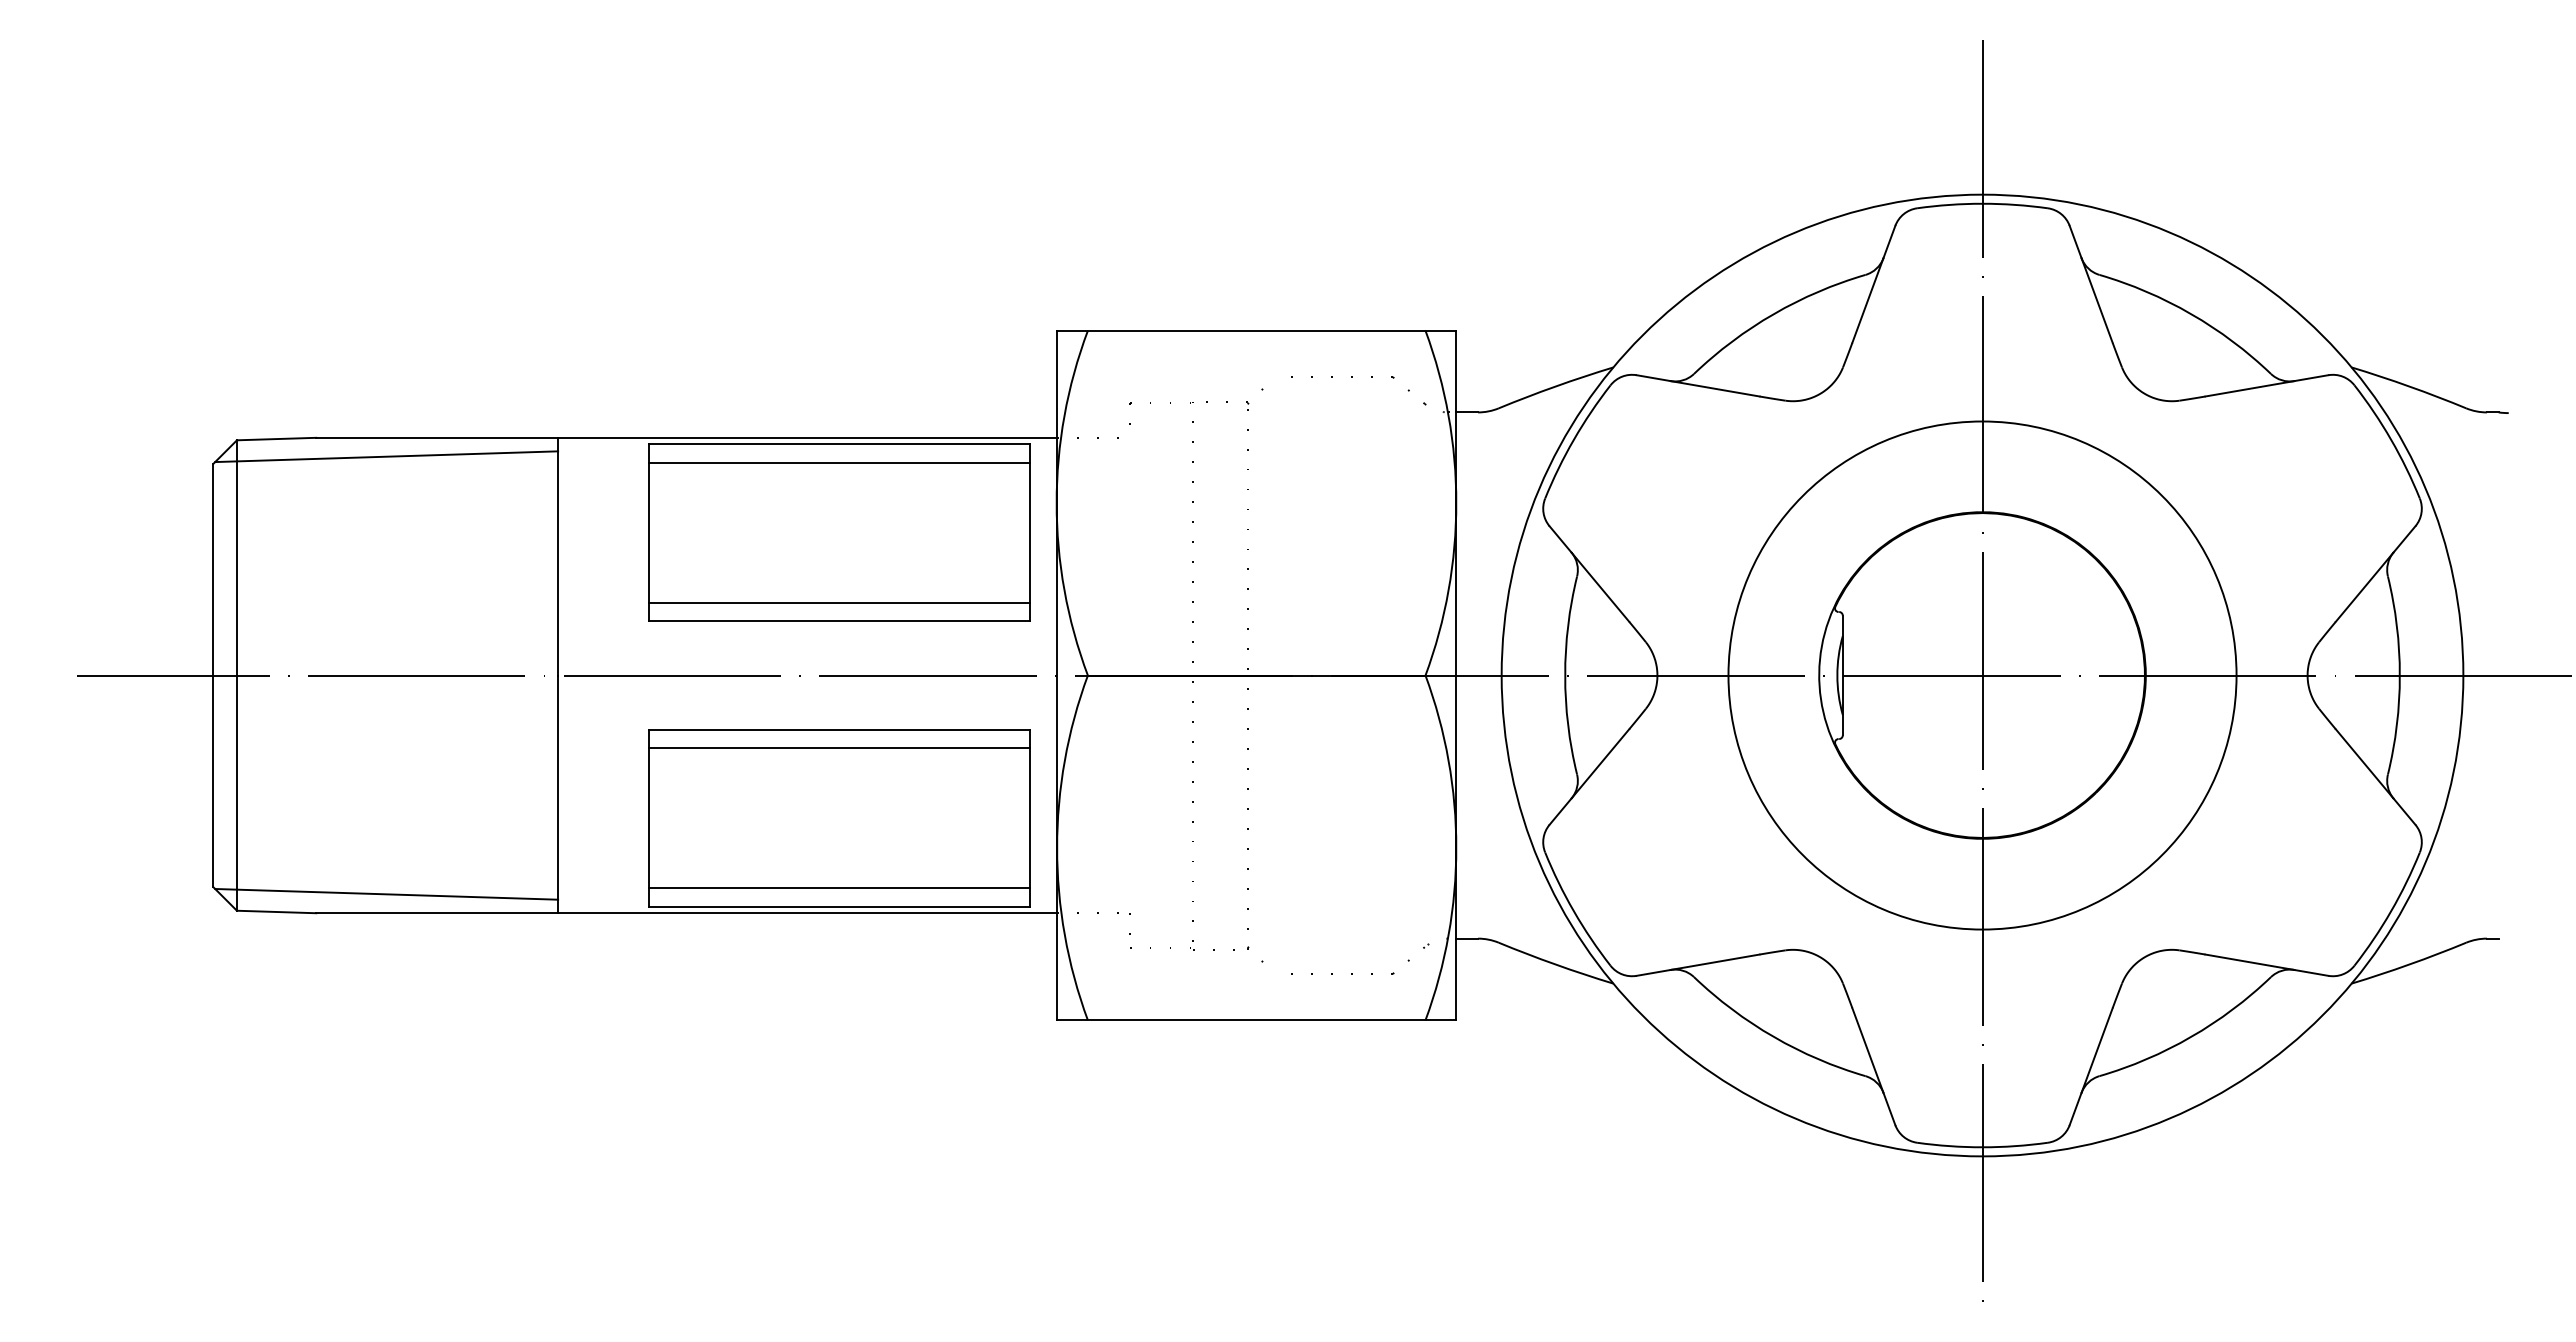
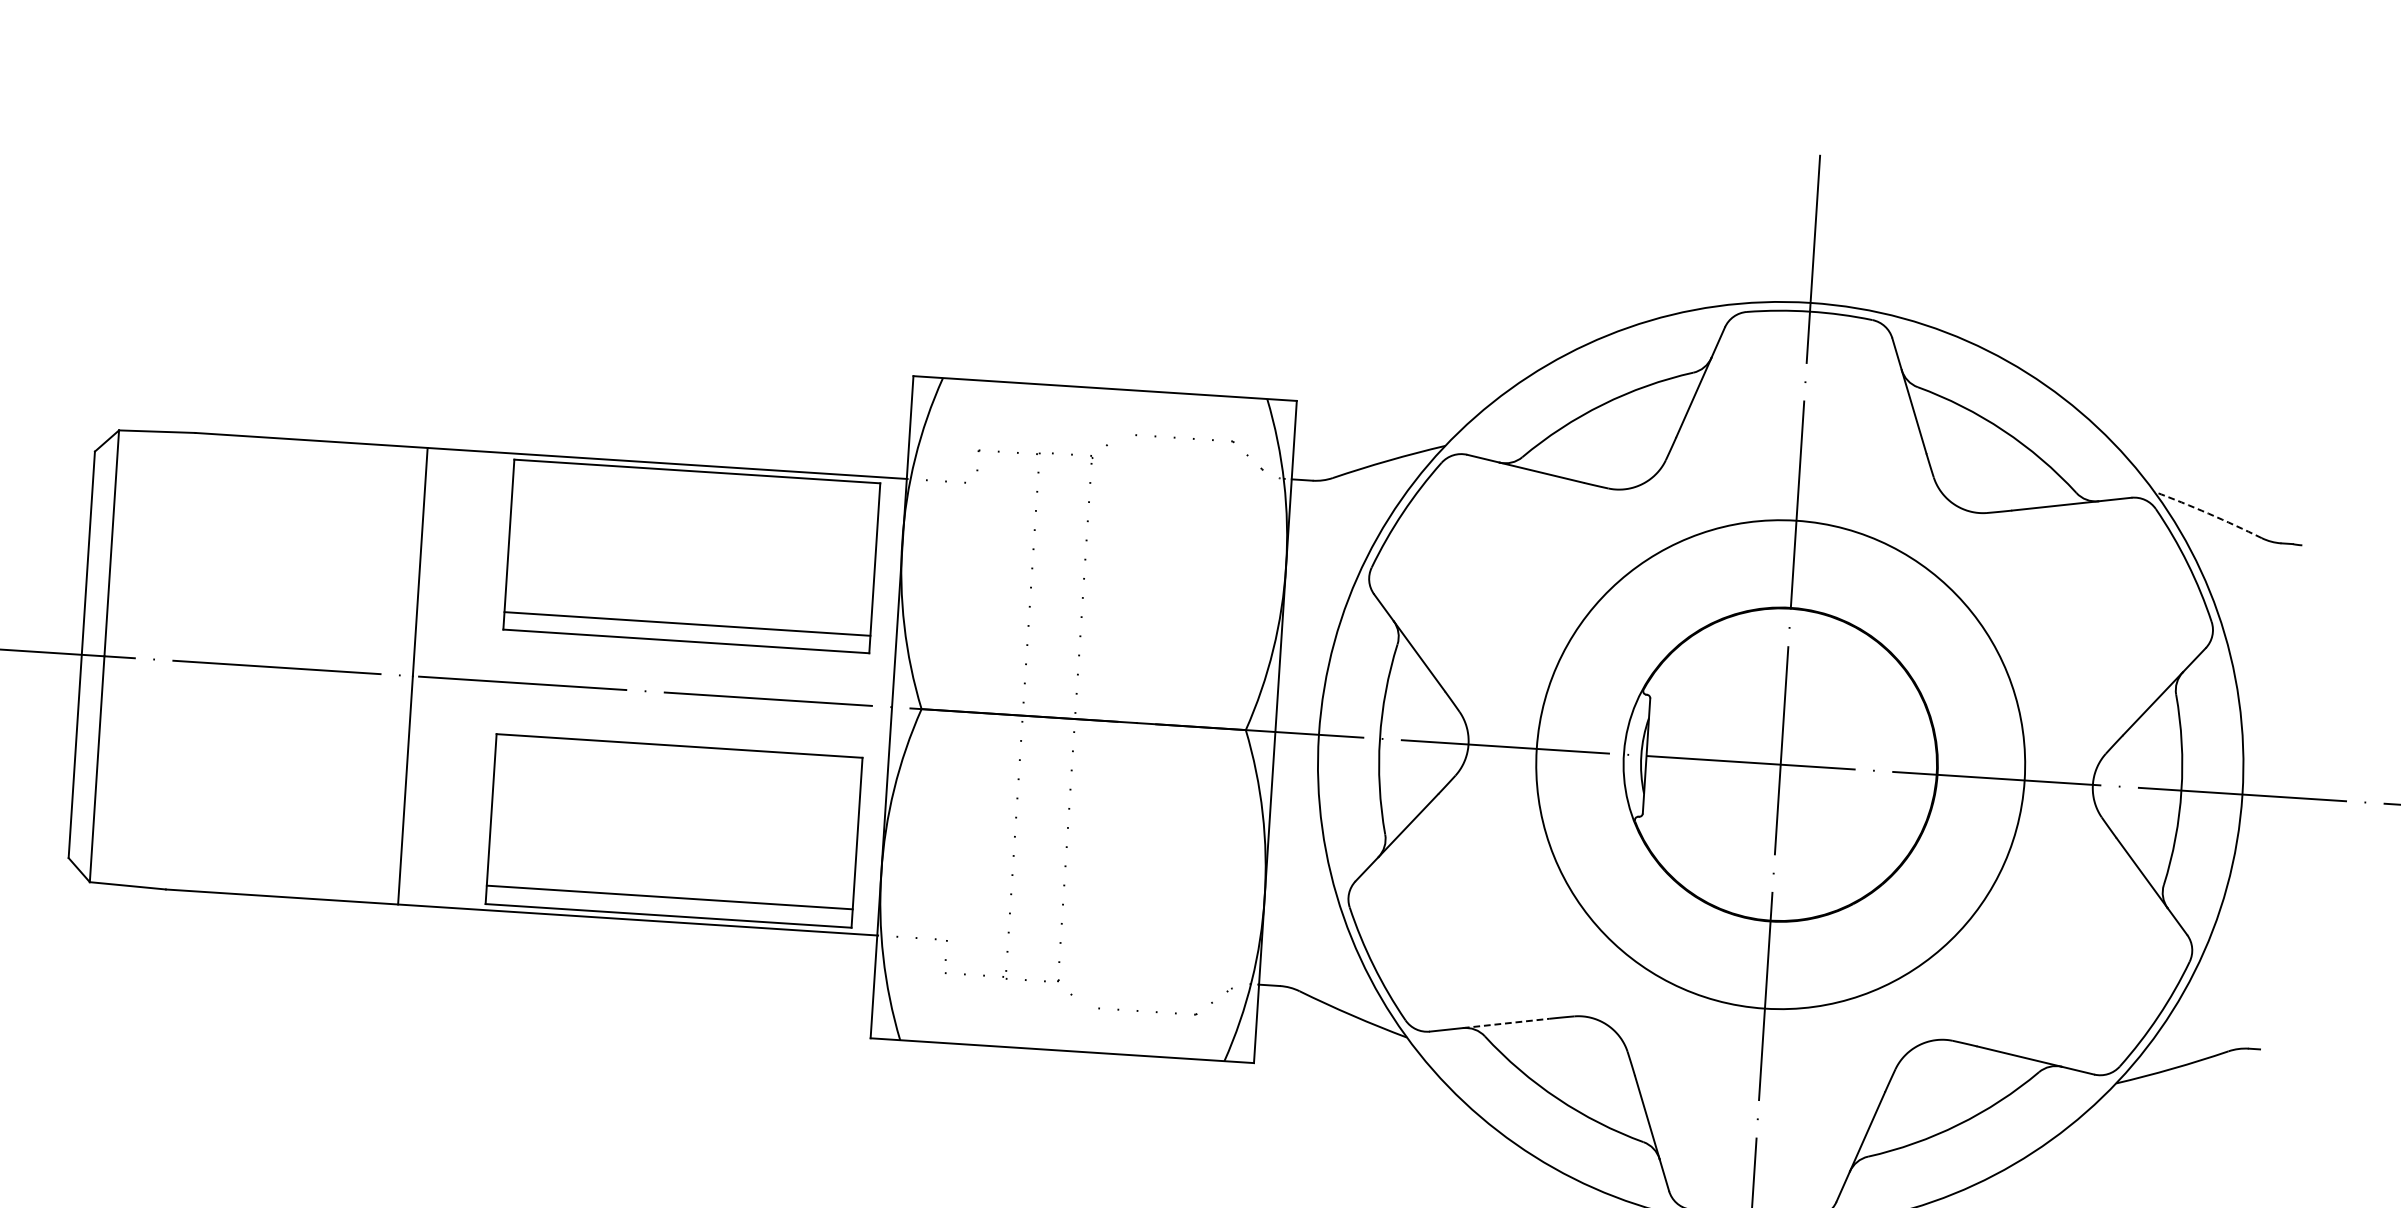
arc: (2409, 386) -> (2208, 513), solid -> dashed
line: (386, 456) -> (261, 455), removed
line: (838, 463) -> (695, 490), removed
line: (838, 748) -> (677, 763), removed
line: (386, 893) -> (234, 874), removed
line: (1715, 962) -> (1506, 1023), solid -> dashed

